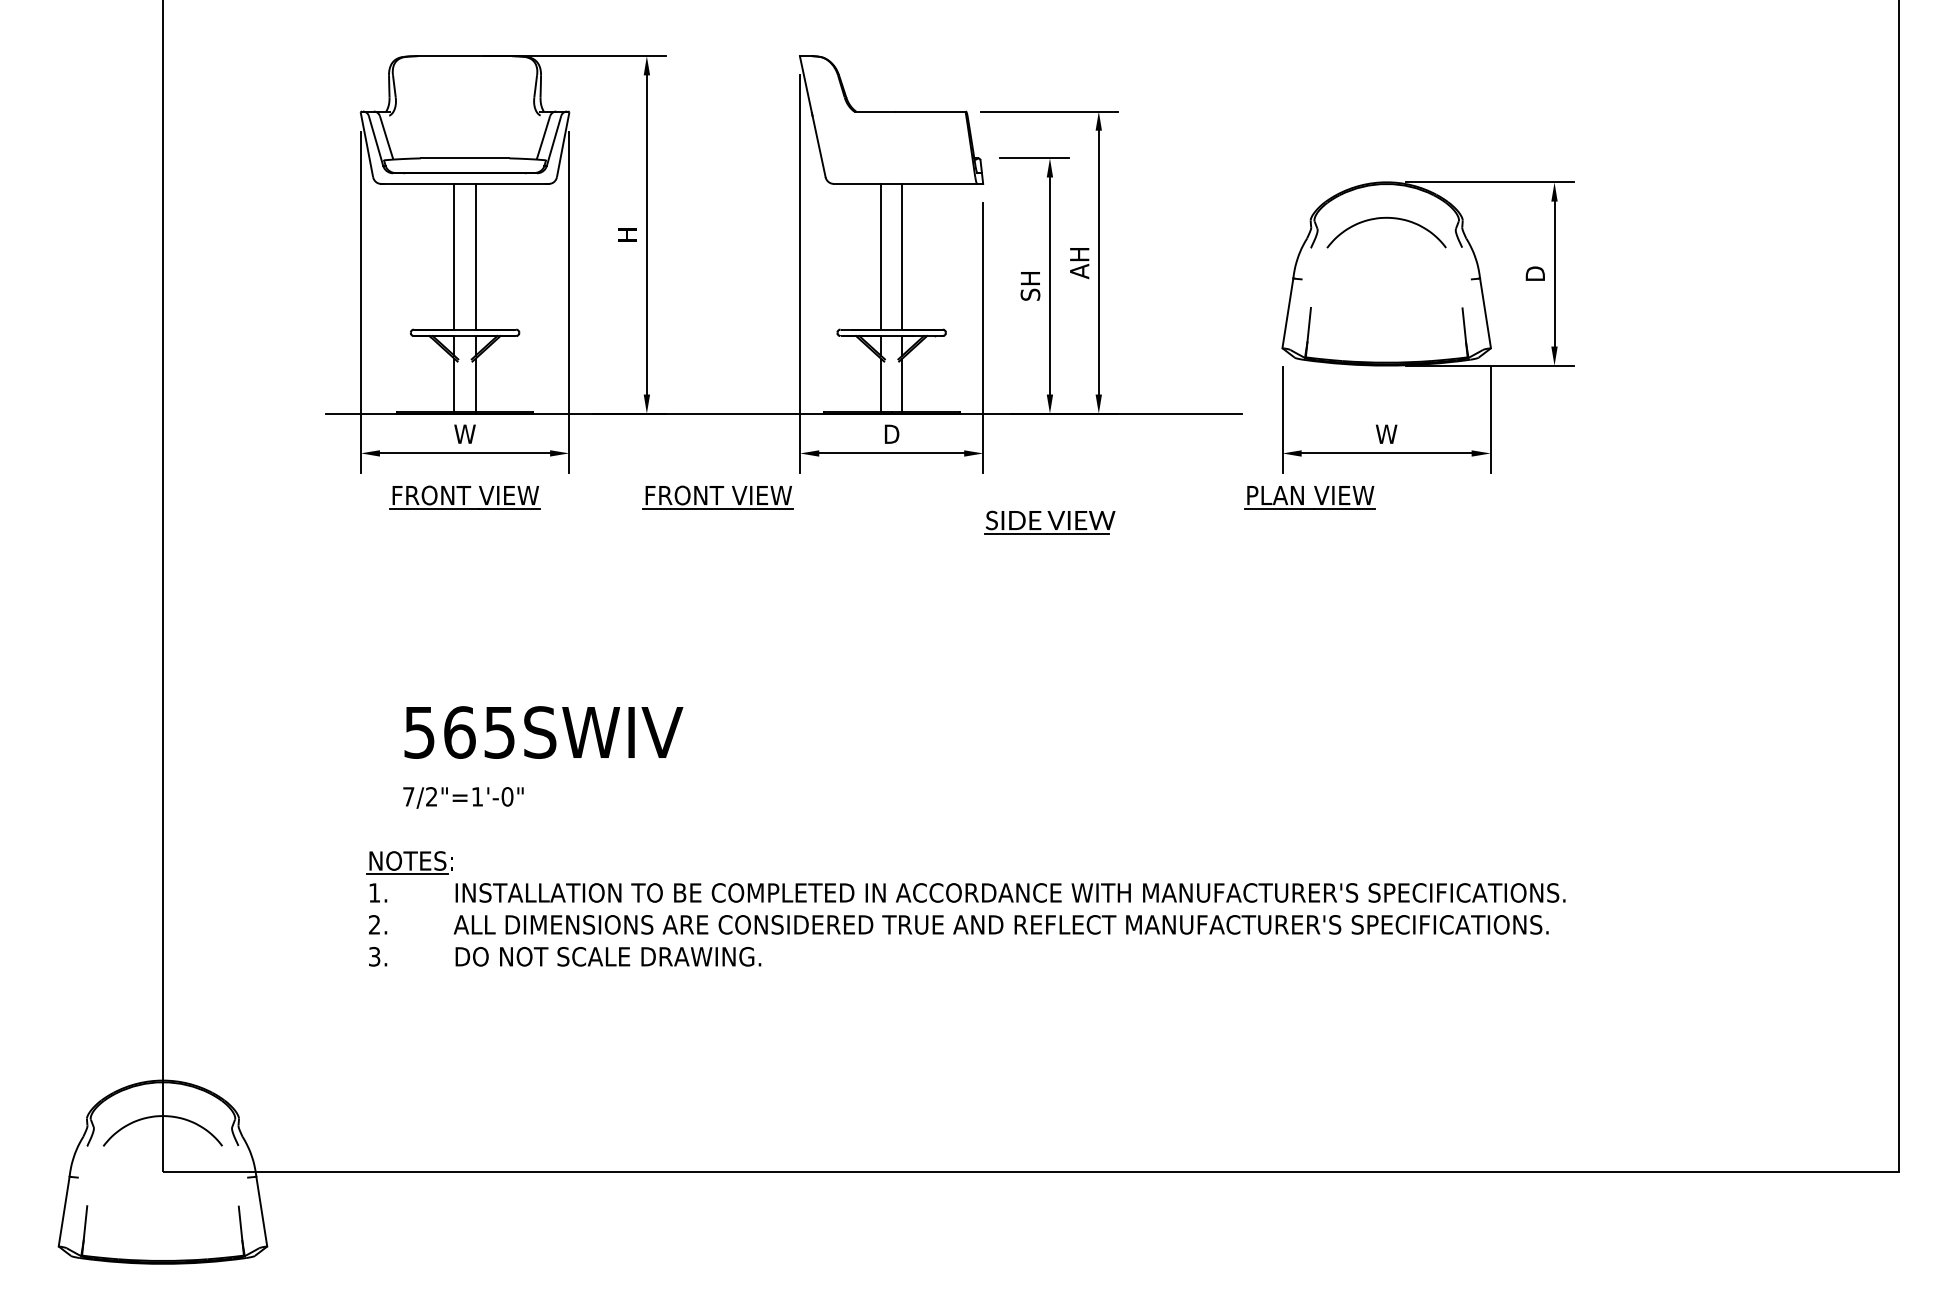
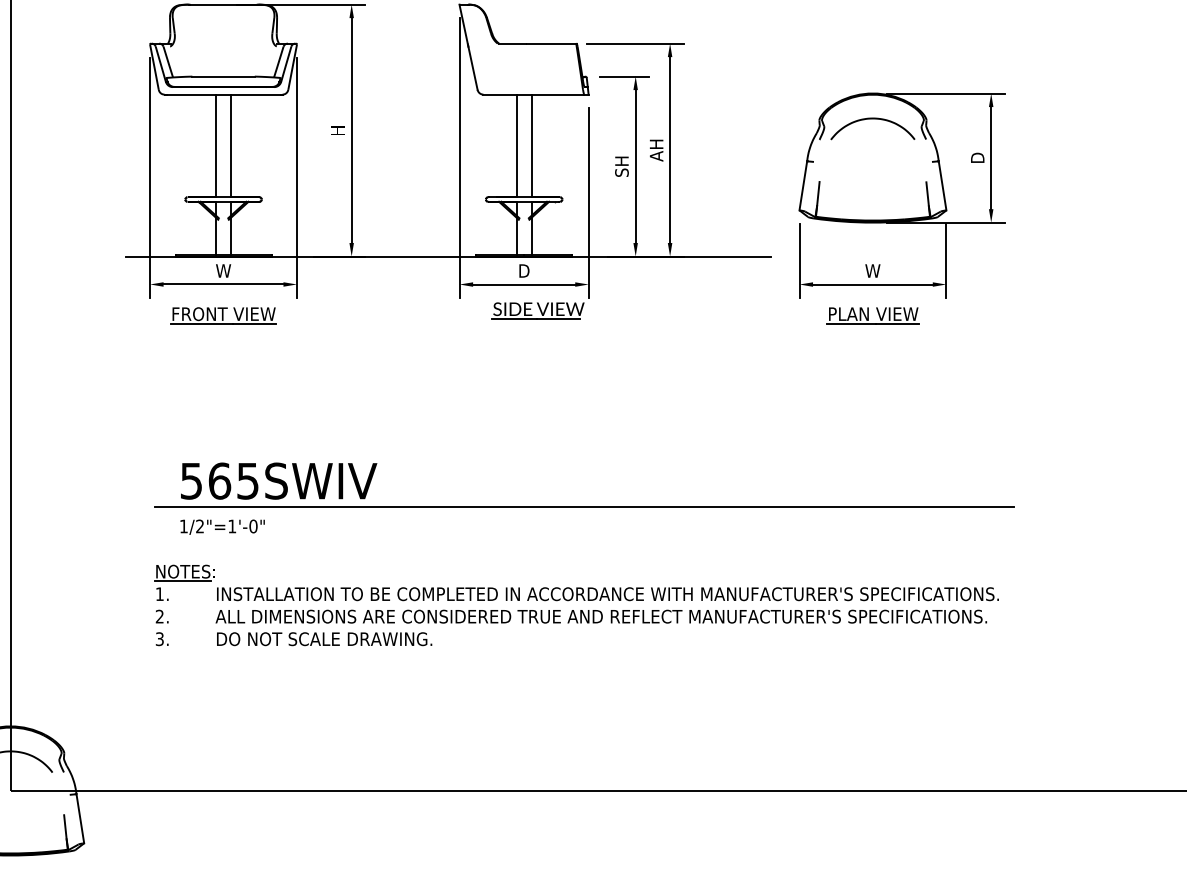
part: (717, 497) -> (401, 315), removed
part: (1309, 497) -> (872, 315), moved
part: (1049, 522) -> (538, 310), moved
line: (977, 769) -> (584, 507), added
text: (408, 796) -> (183, 526), 7/2"=1'-0" -> 1/2"=1'-0"

